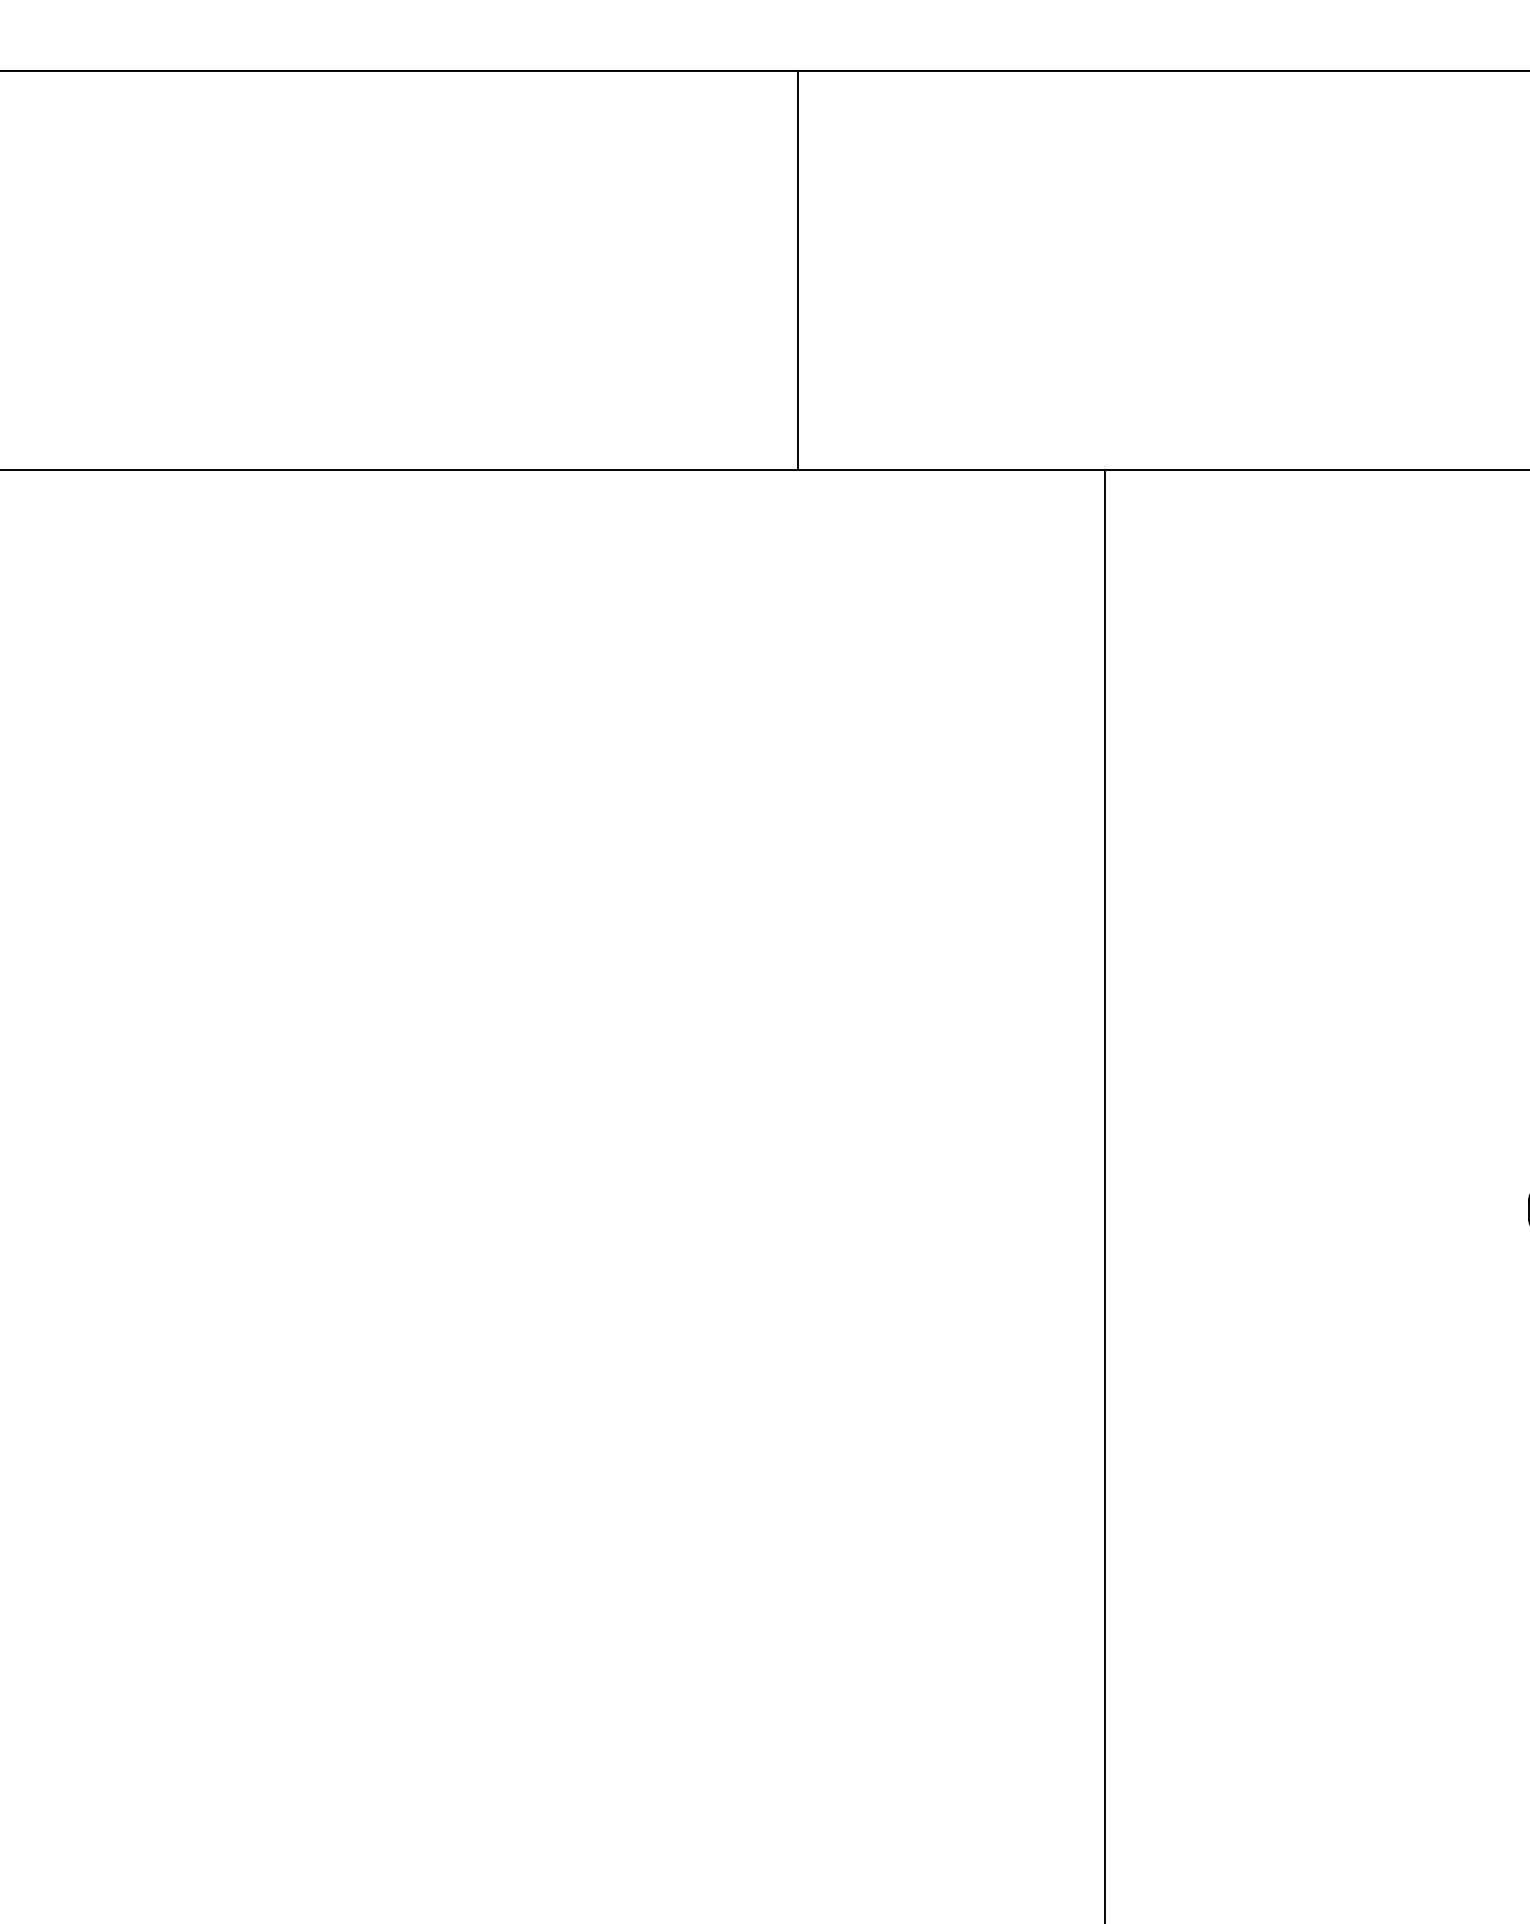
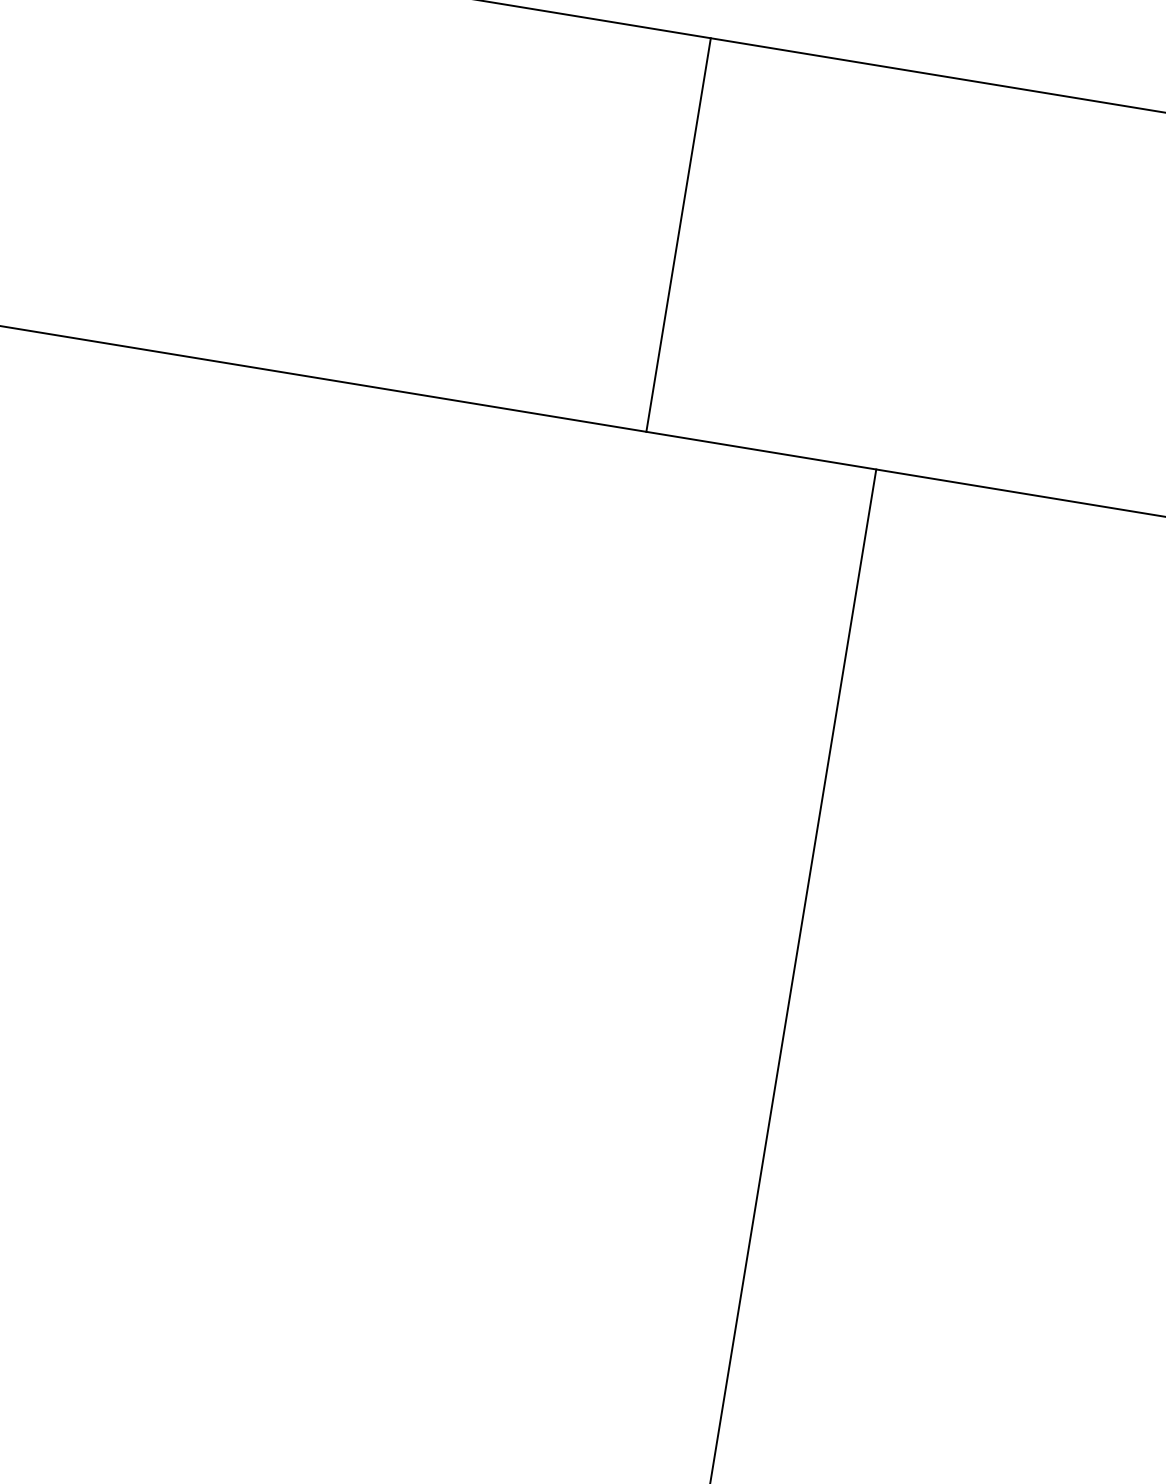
line: (798, 270) -> (678, 234), moved

